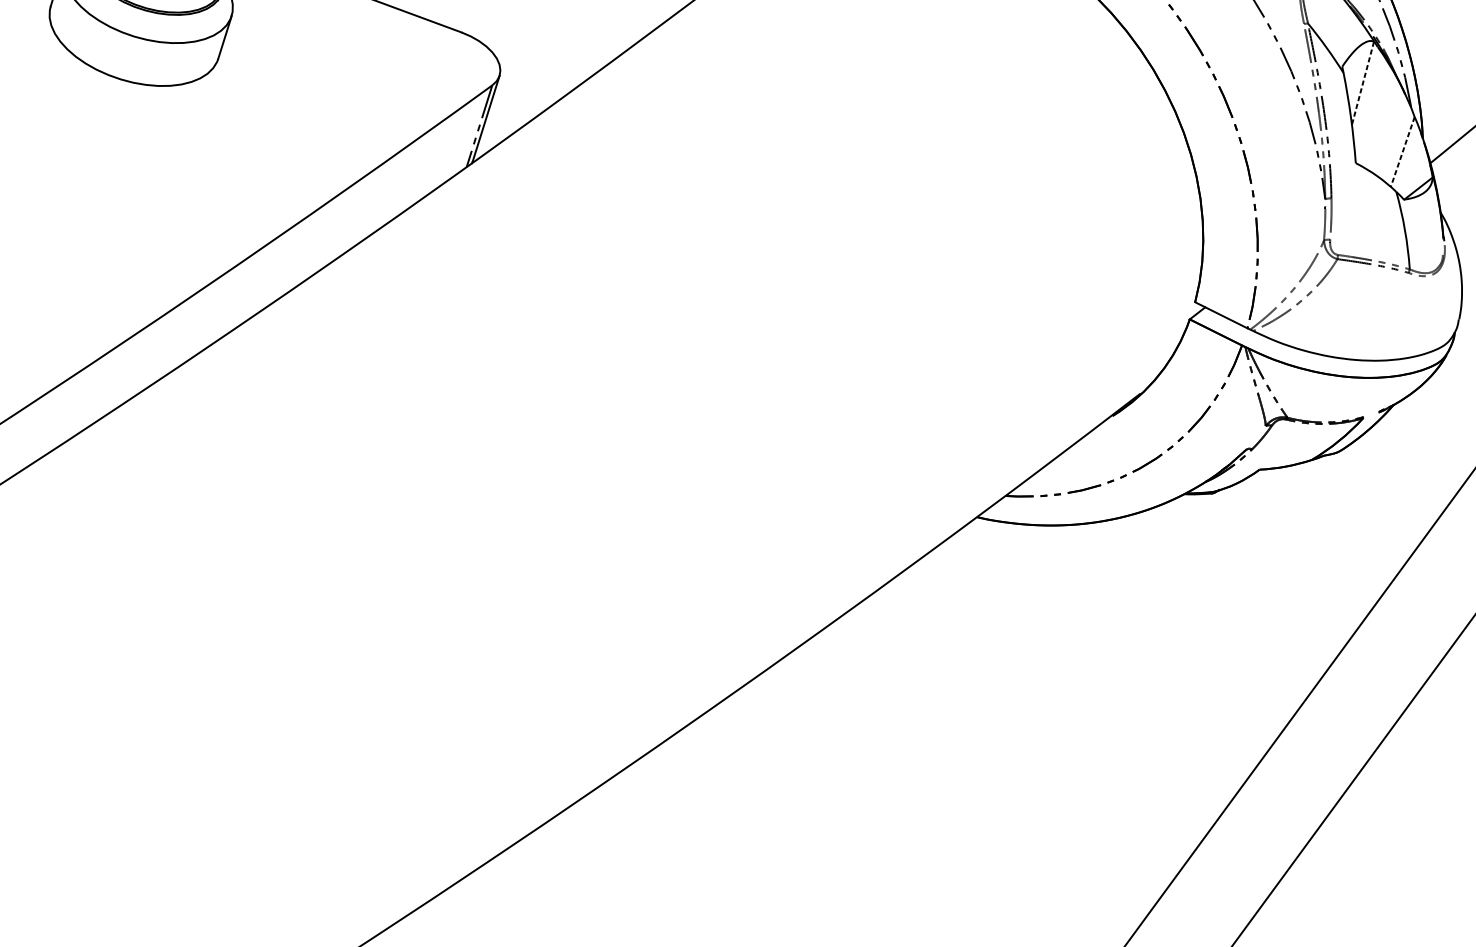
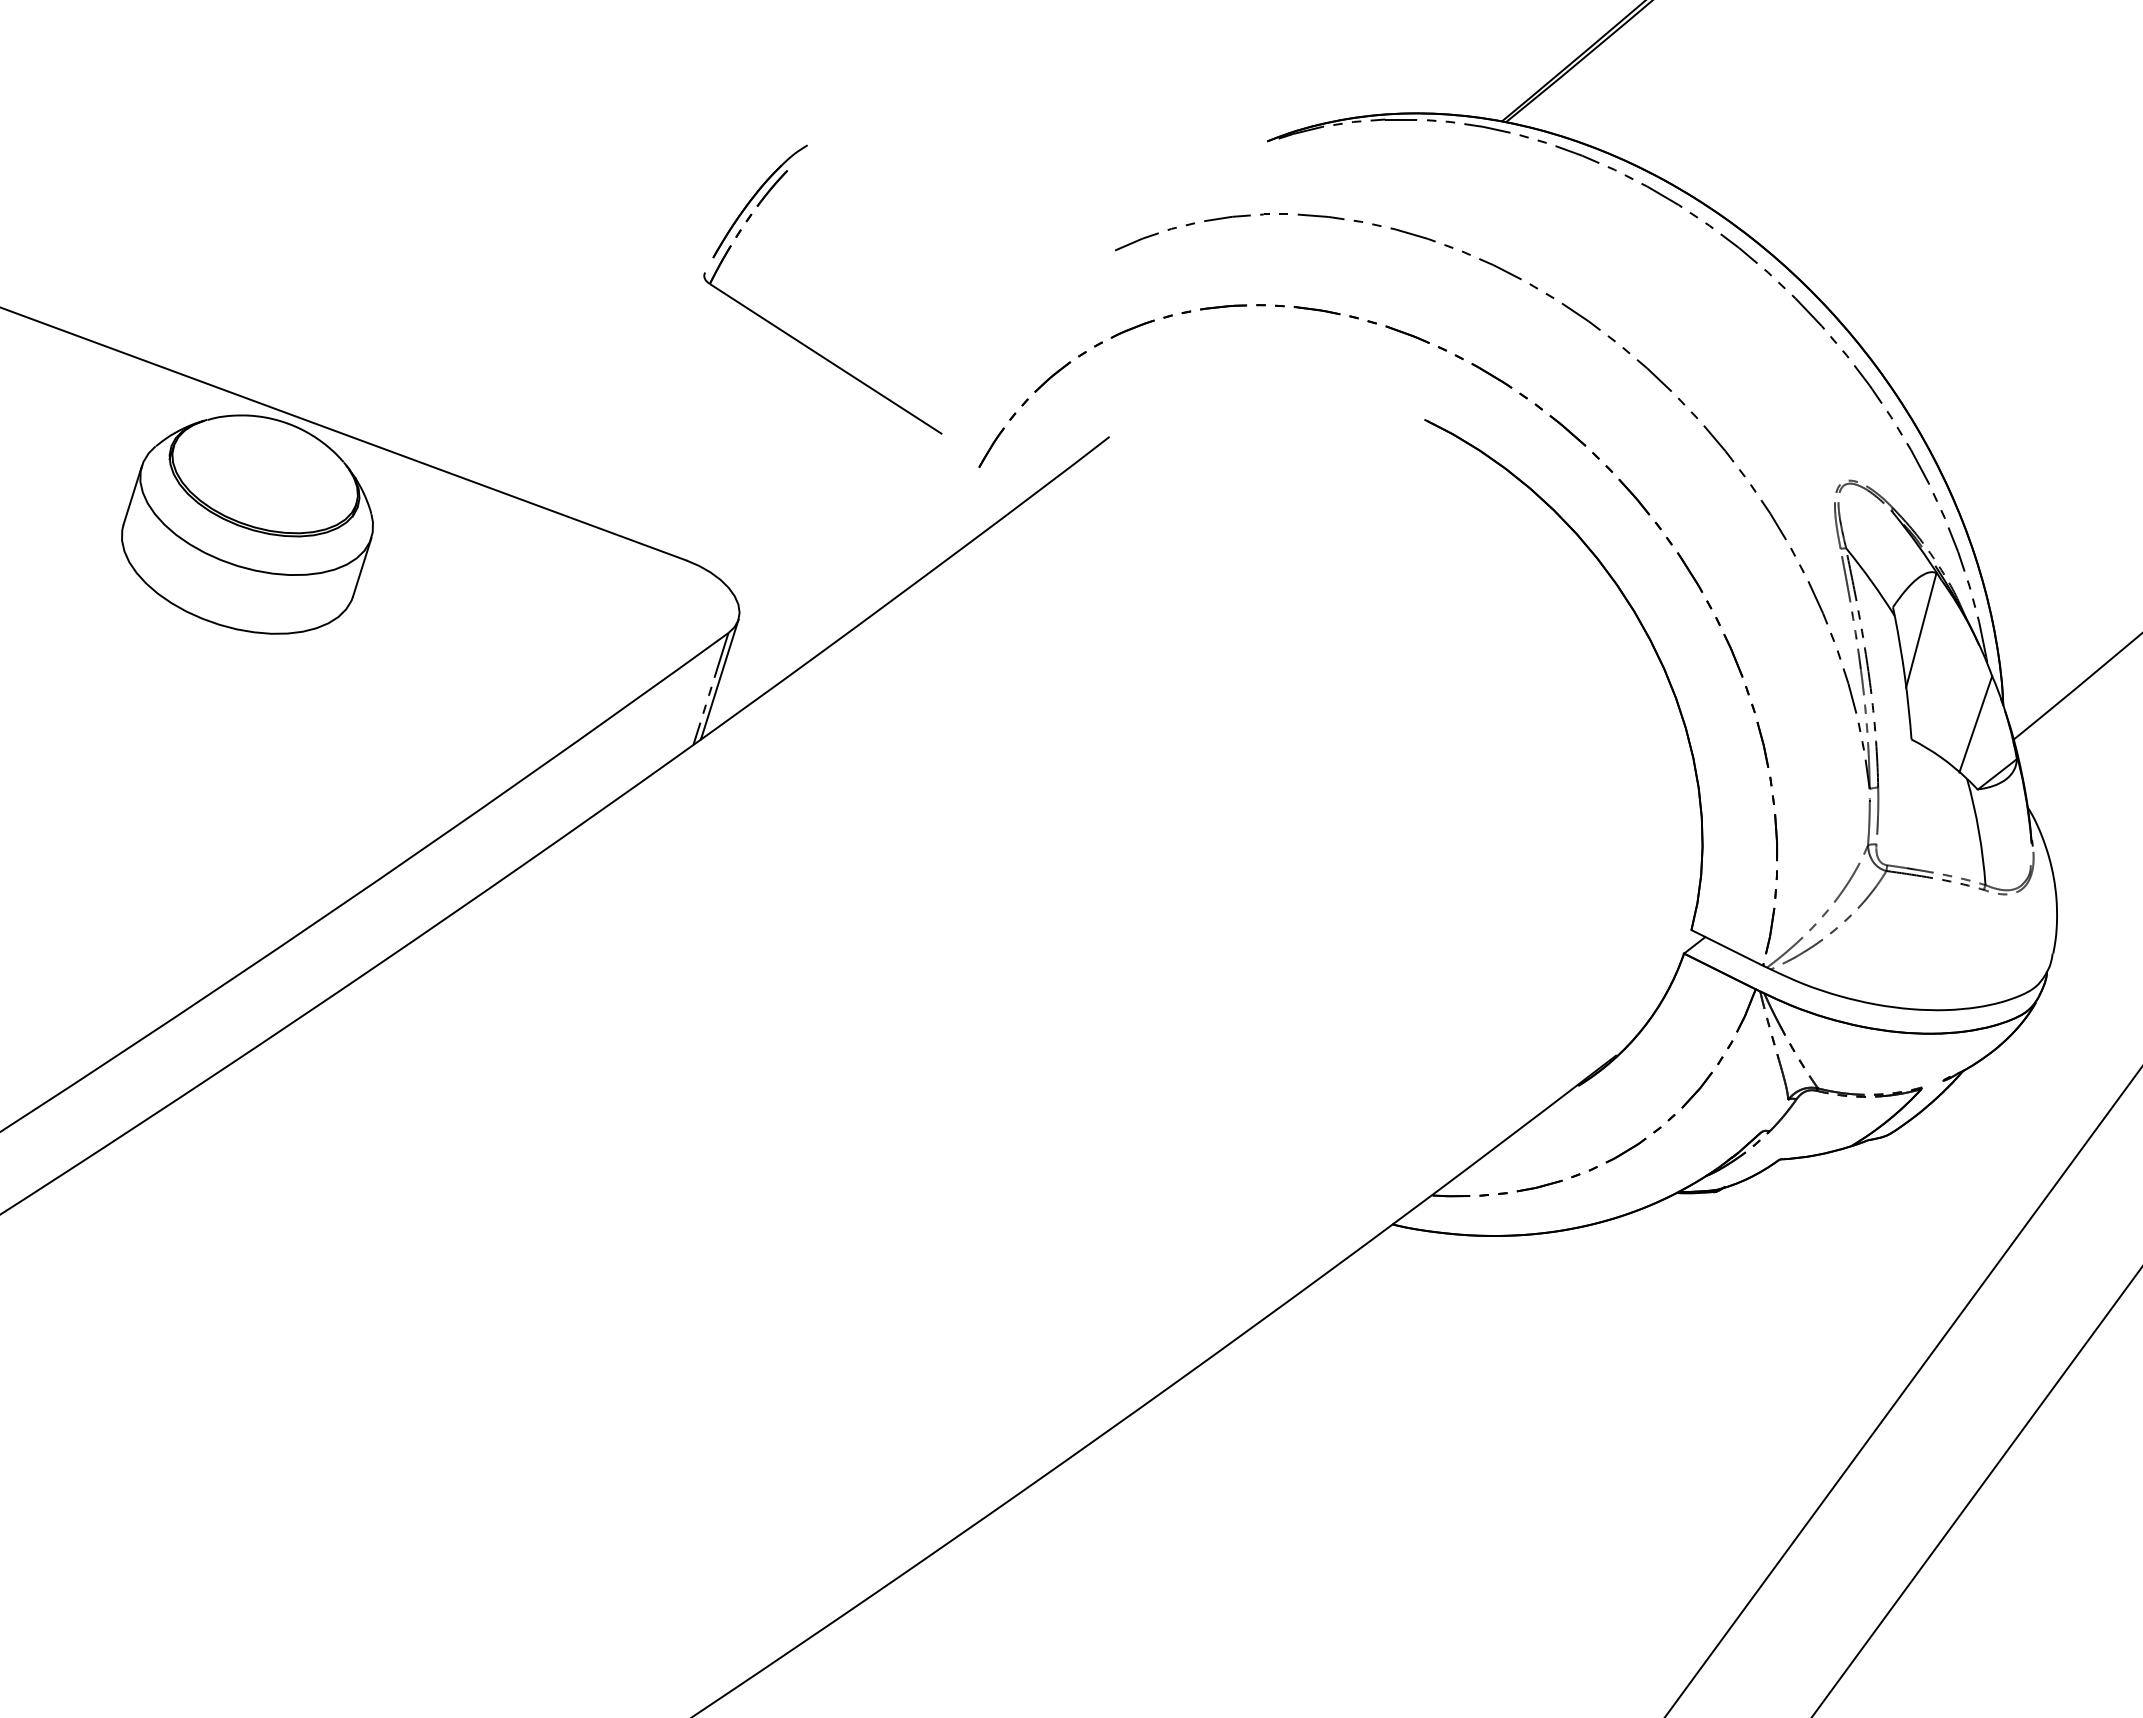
line: (1363, 83) -> (1921, 630), dashed -> solid
line: (1402, 152) -> (1975, 724), dashed -> solid

